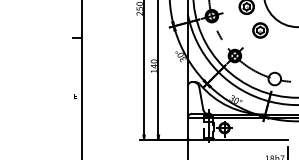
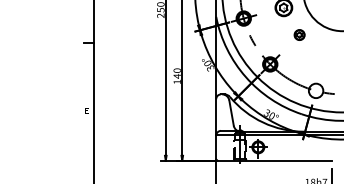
part: (260, 30) -> (299, 35), size x0.6

